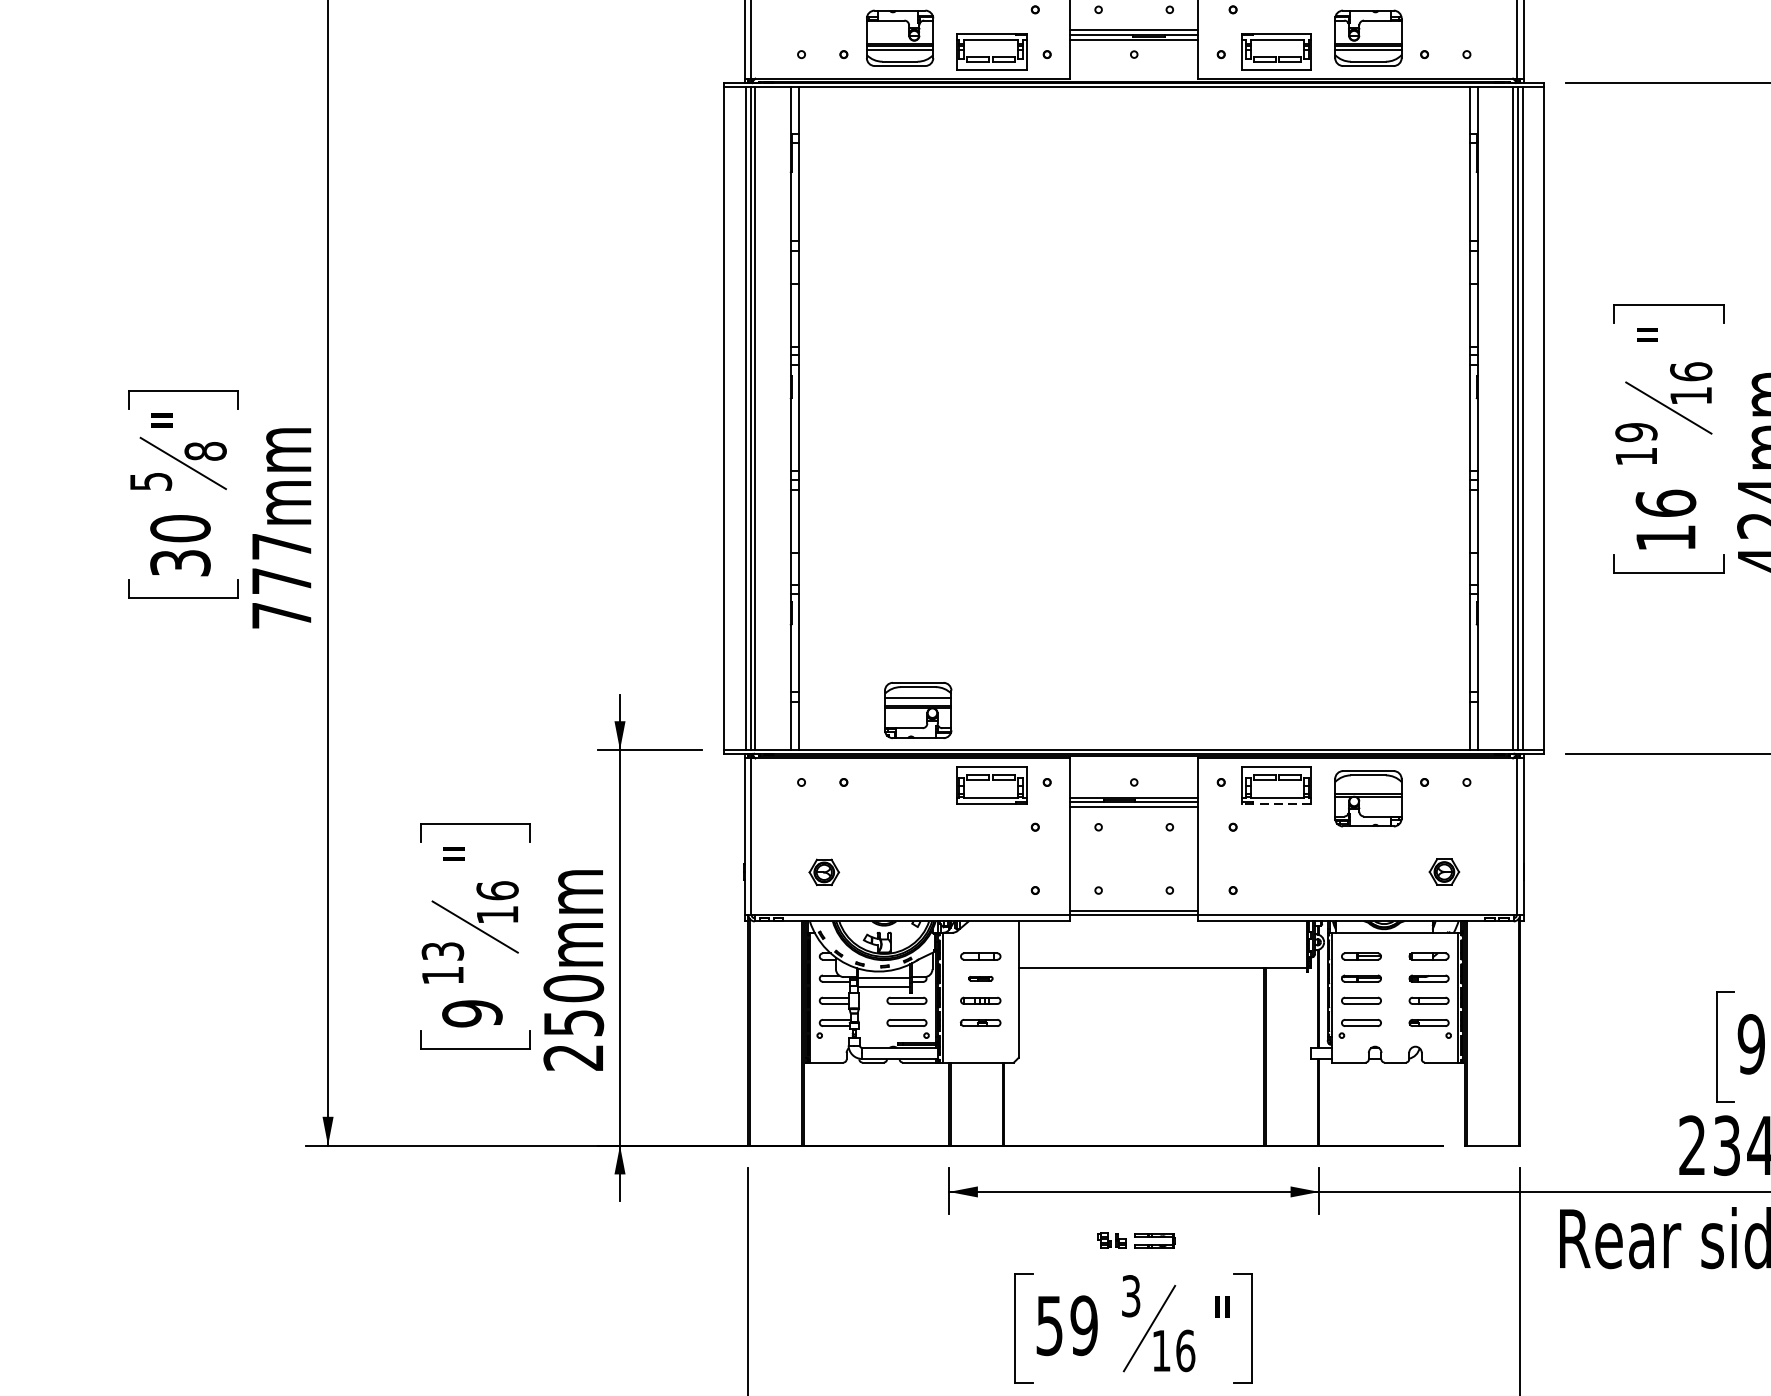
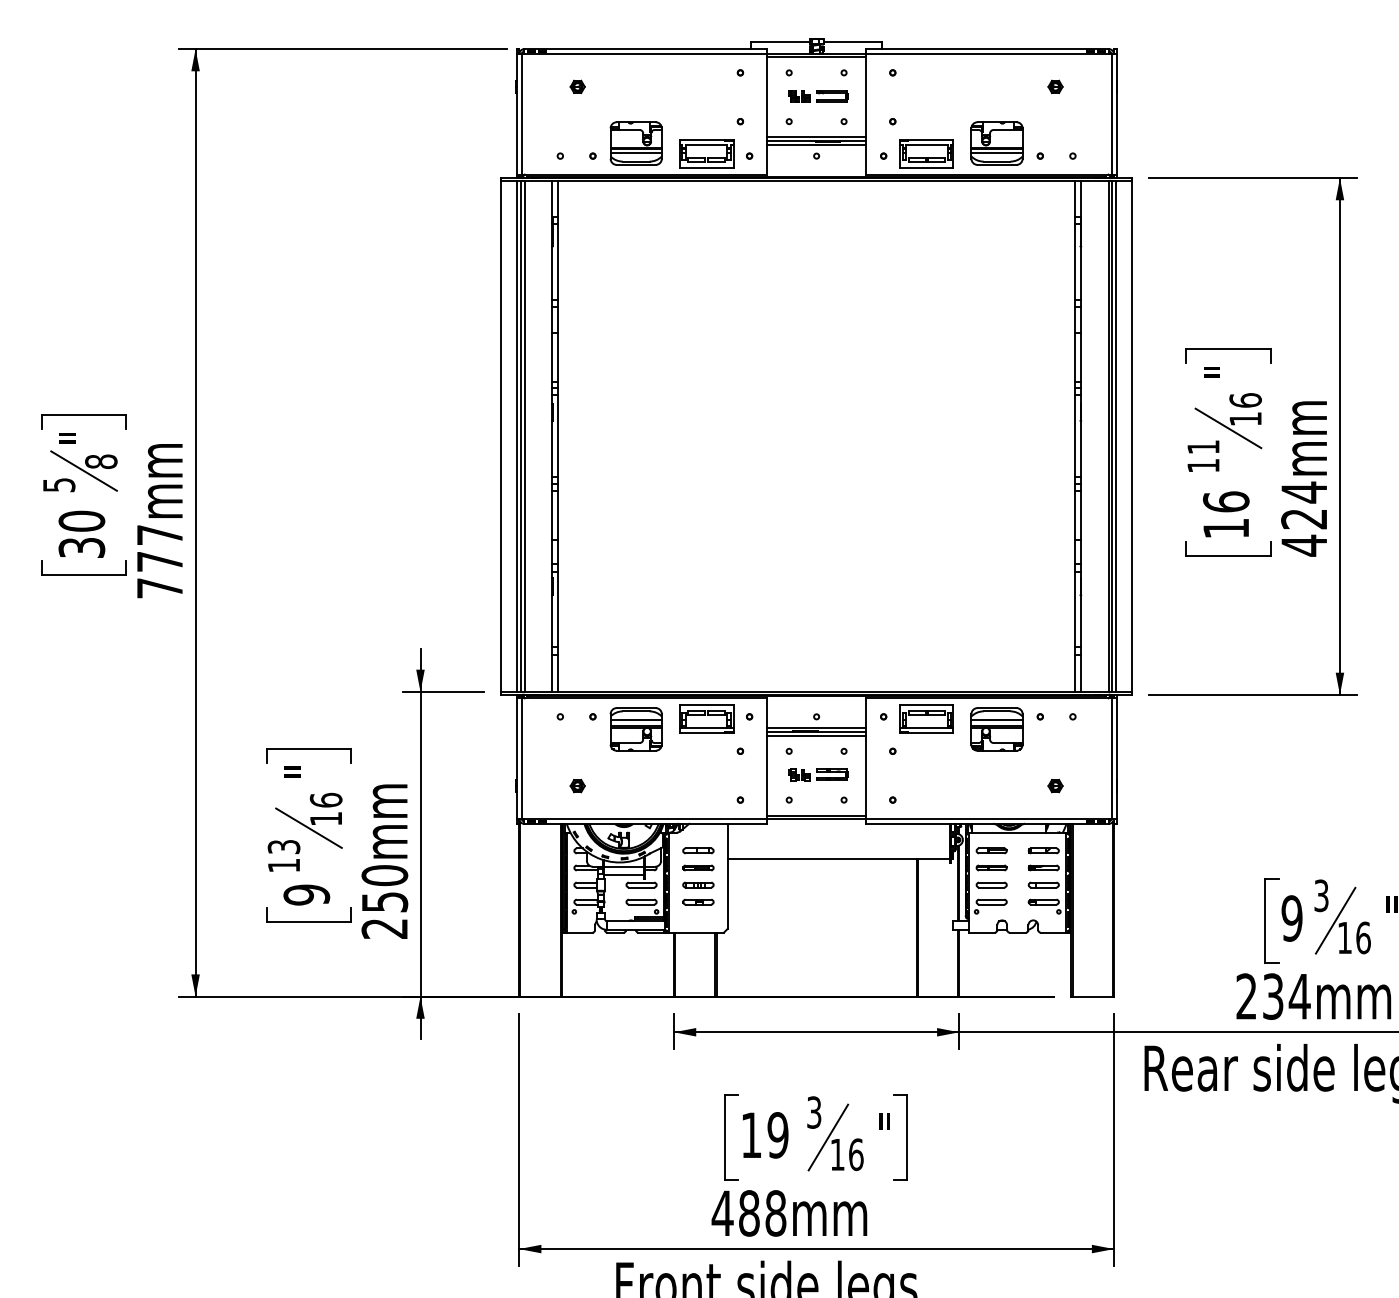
text: (1636, 432) -> (1203, 447), 19 -> 11
part: (917, 710) -> (635, 729), moved
line: (1367, 785) -> (996, 719), added
line: (1276, 804) -> (926, 733), dashed -> solid
part: (823, 871) -> (577, 785), size x0.62
part: (1444, 872) -> (1055, 786), size x0.62
part: (980, 978) -> (698, 867), size x1.67
part: (1136, 1240) -> (818, 774), moved
text: (1049, 1325) -> (751, 1135), 59 -> 19

